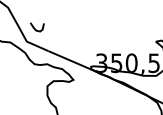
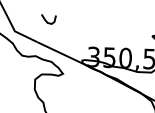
curve: (35, 28) -> (46, 20), moved

